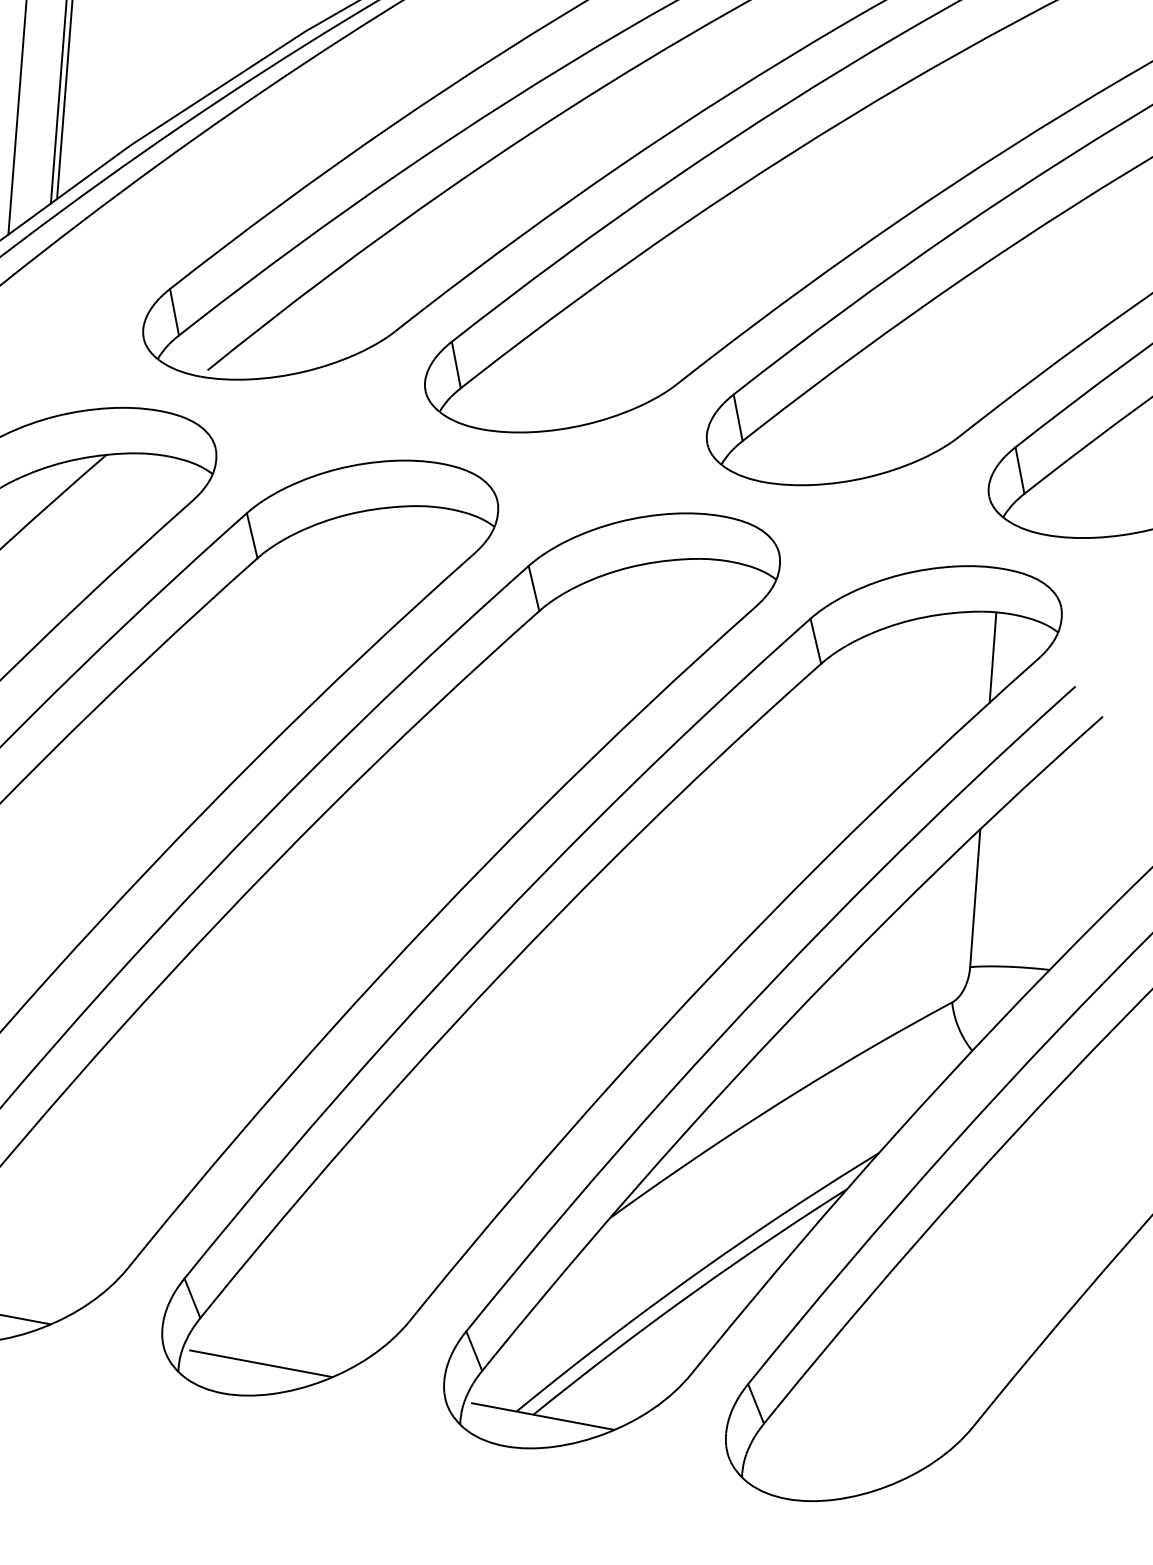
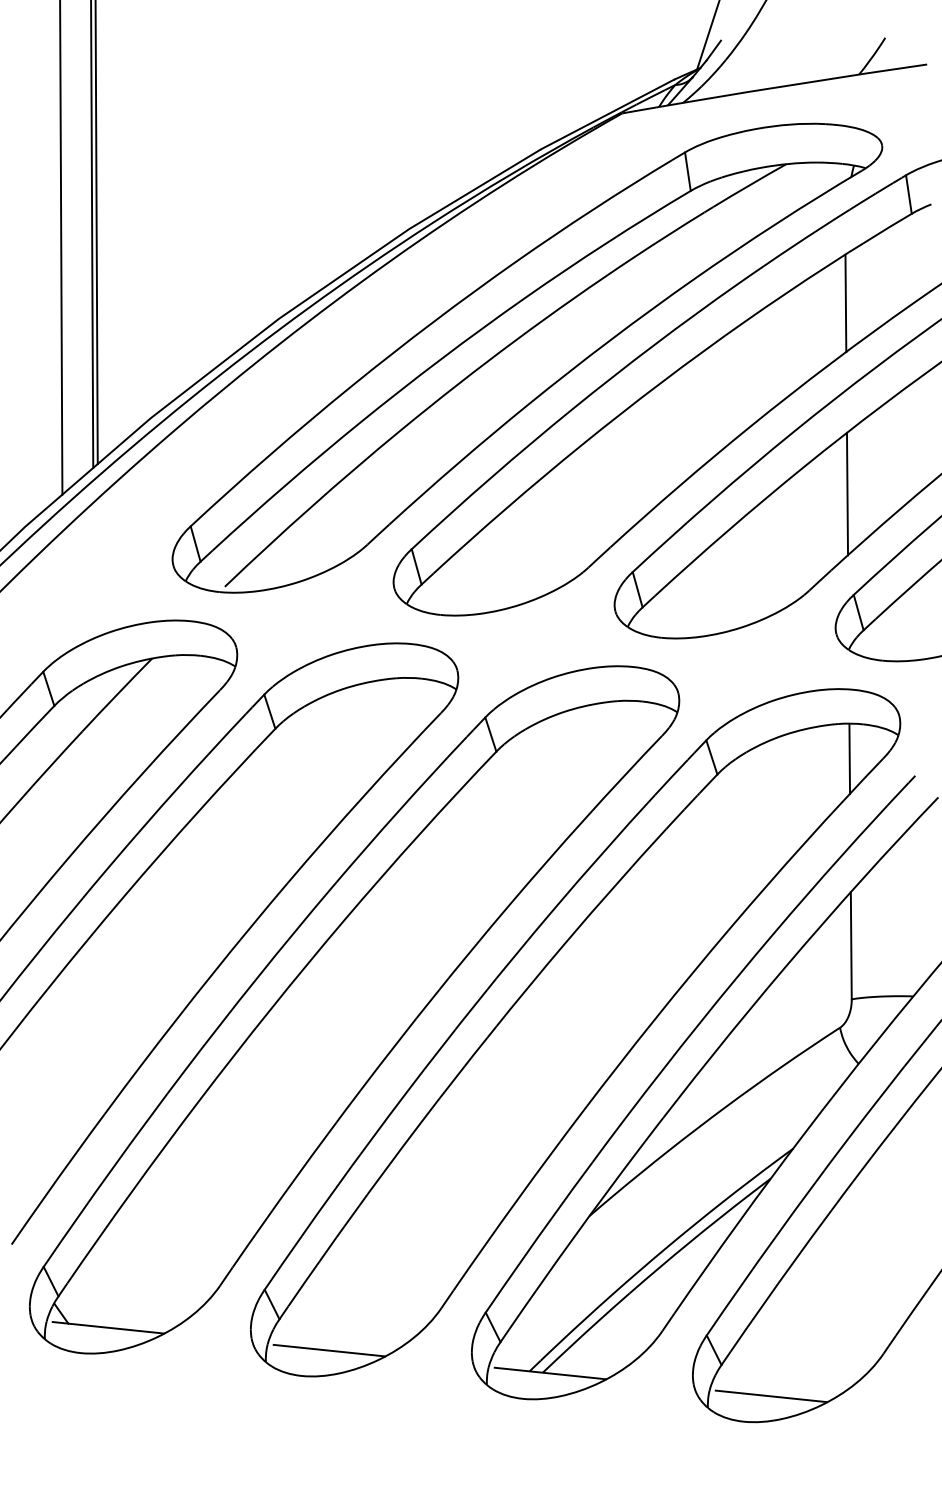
line: (1035, 71) -> (845, 303), added
line: (1018, 316) -> (847, 493), added
line: (824, 1469) -> (771, 1396), added

